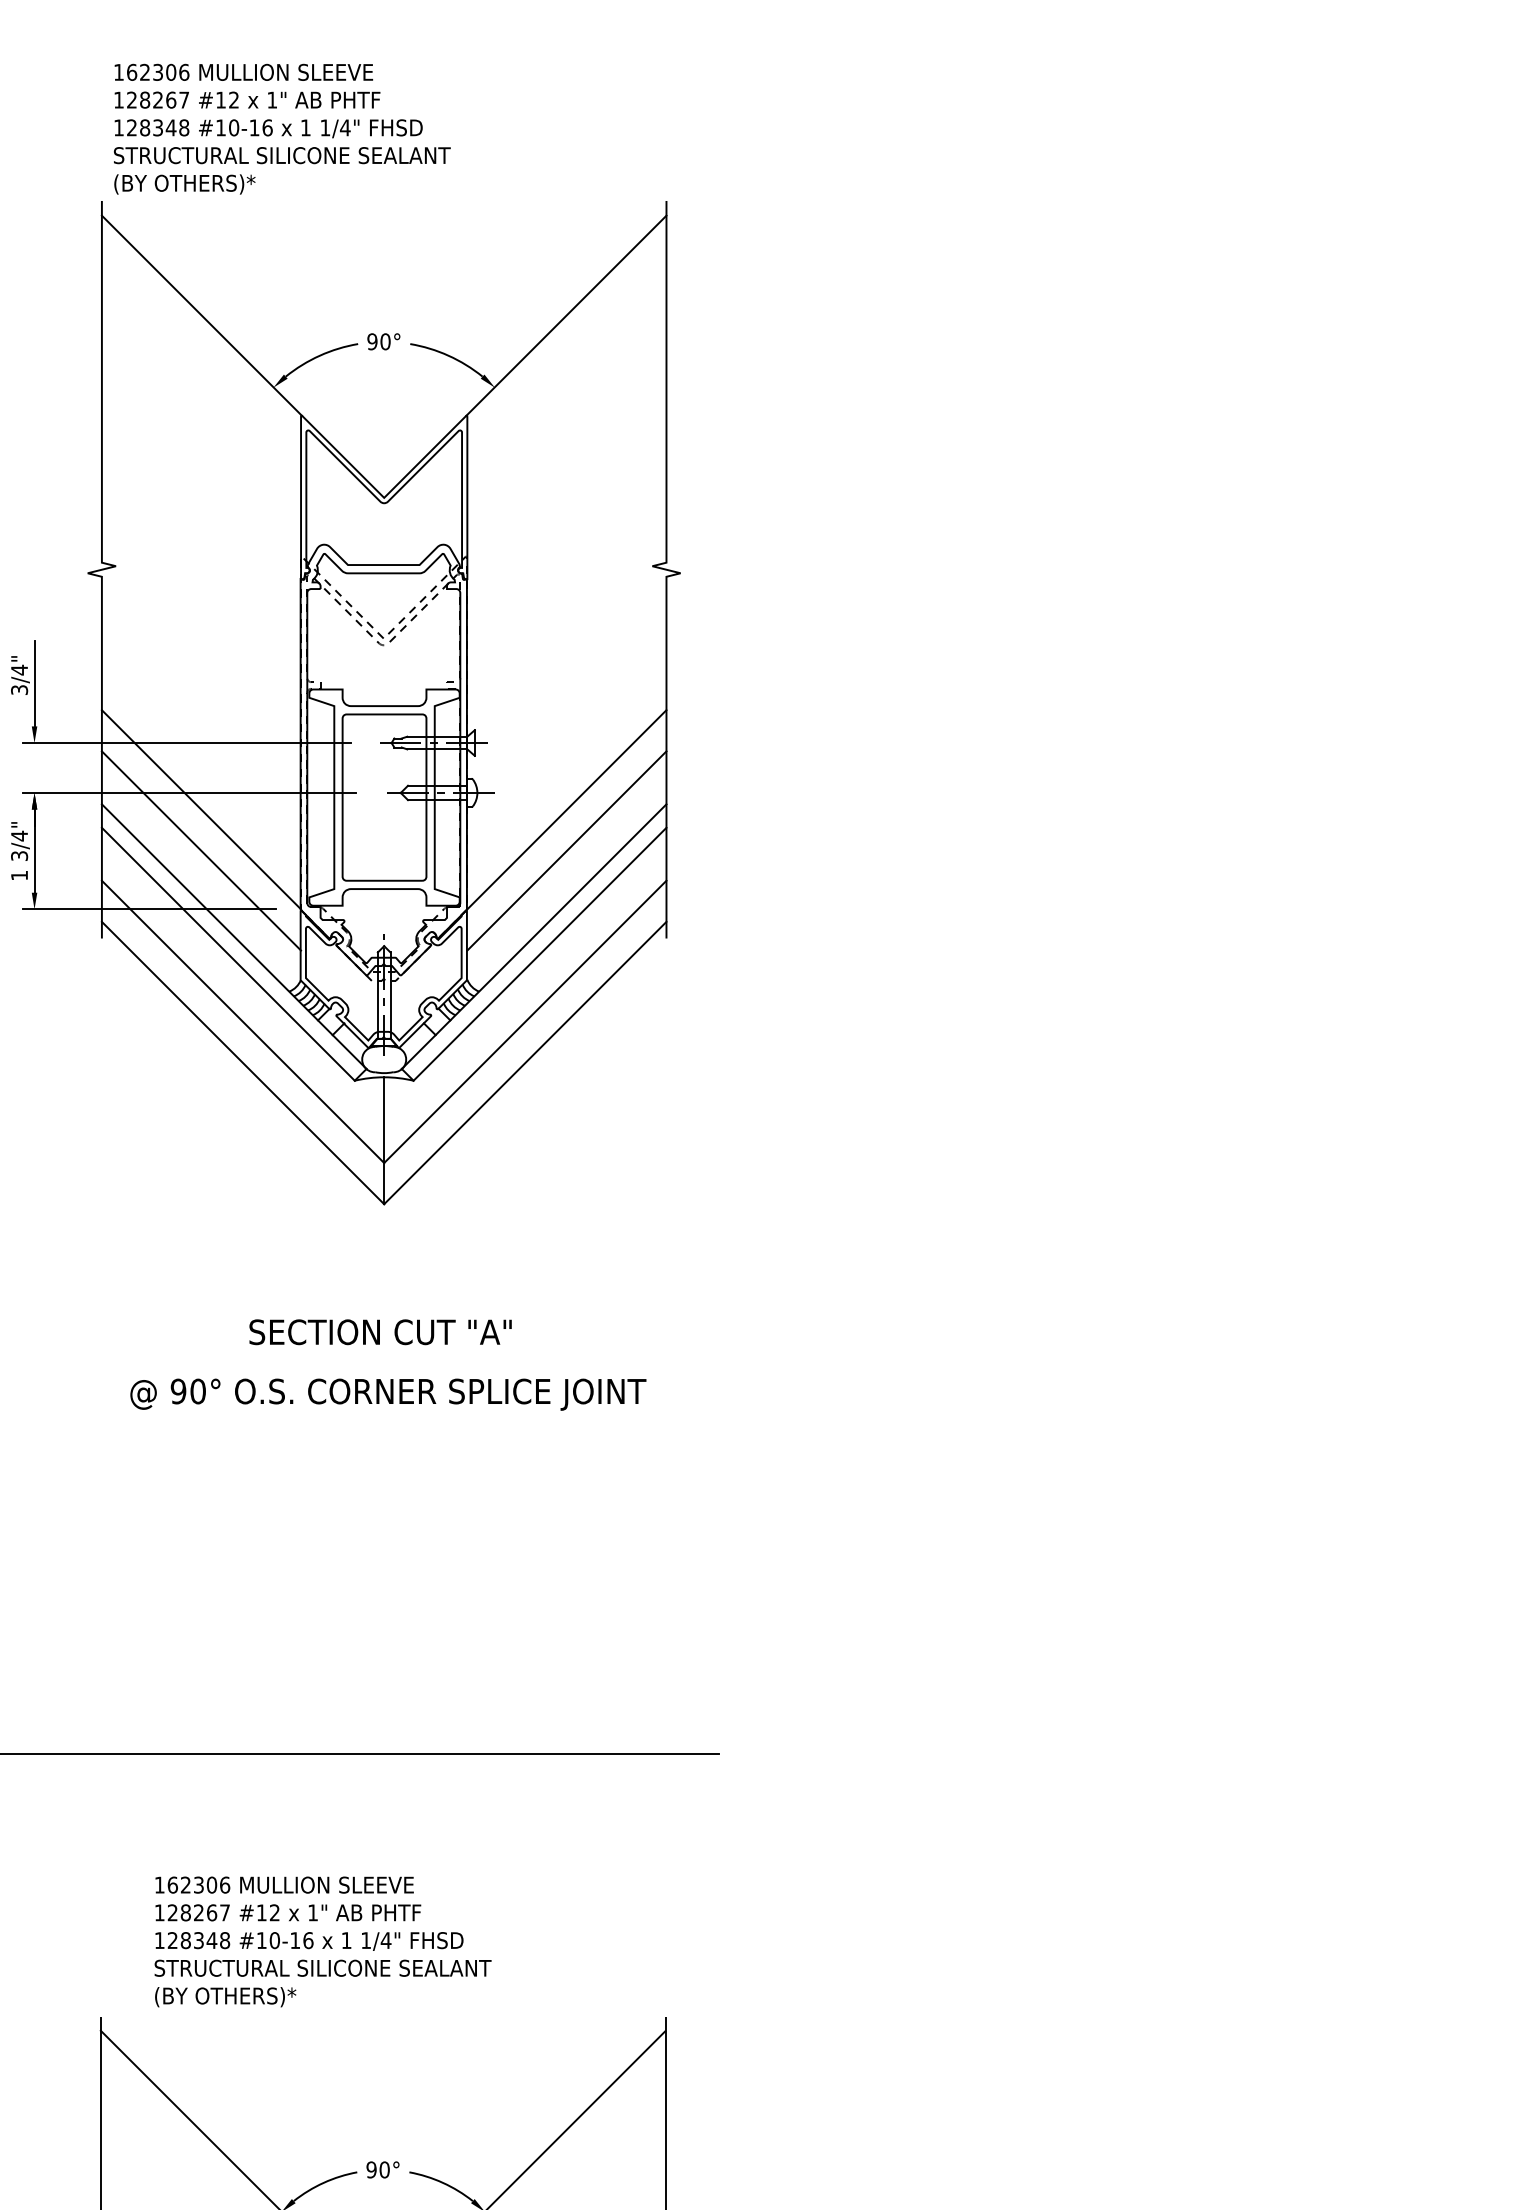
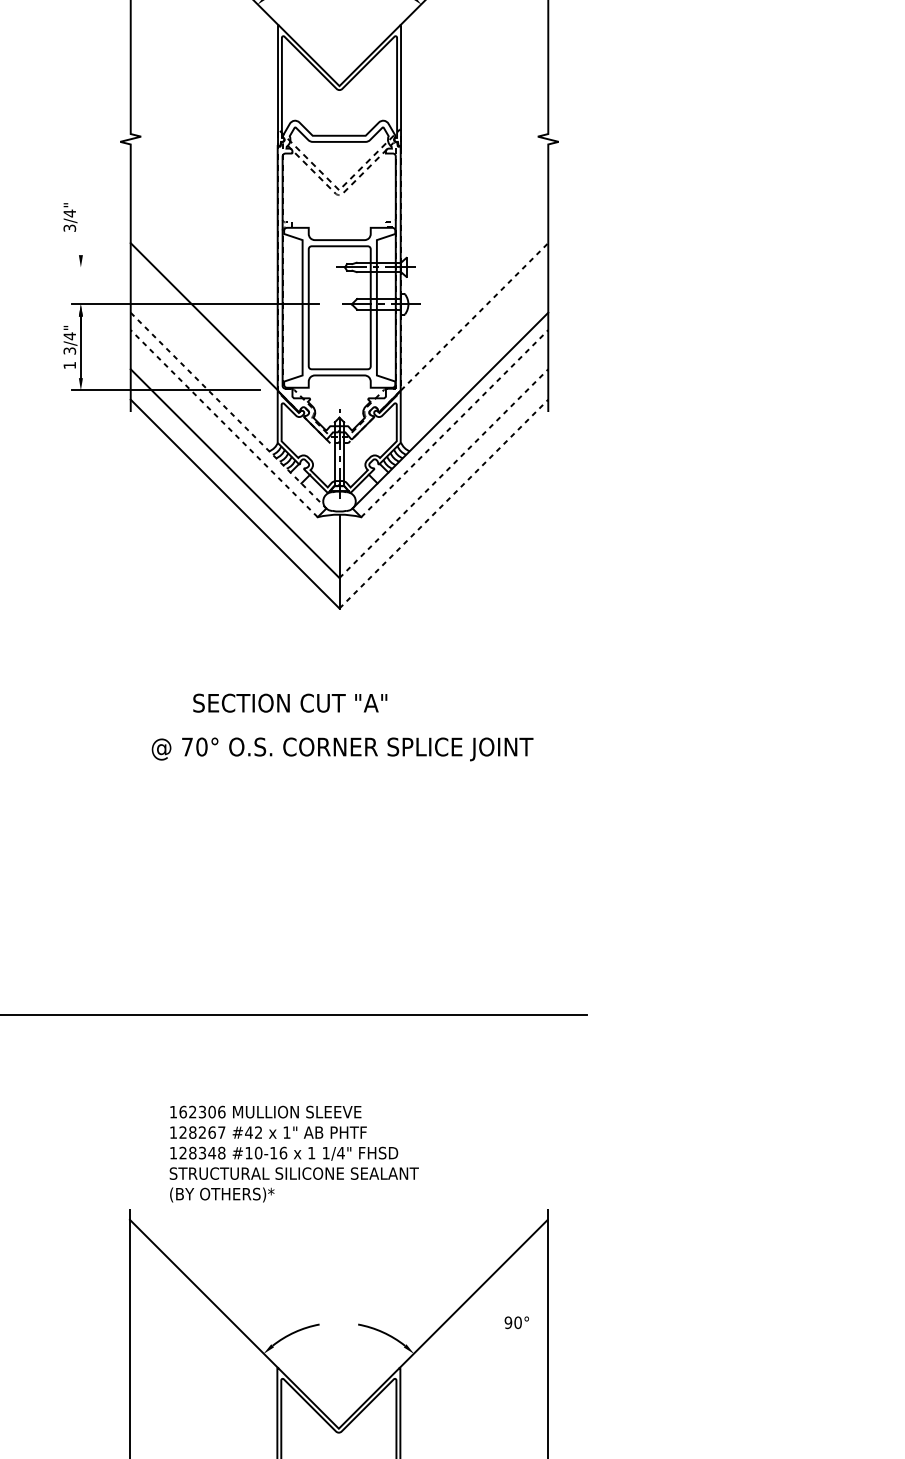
line: (34, 683) -> (80, 223), removed
line: (186, 743) -> (193, 267), removed
line: (566, 809) -> (474, 316), solid -> dashed
line: (201, 850) -> (204, 346), removed
line: (566, 850) -> (474, 346), removed
line: (234, 937) -> (228, 411), solid -> dashed
line: (228, 954) -> (224, 423), solid -> dashed
line: (540, 954) -> (455, 423), solid -> dashed
line: (525, 1021) -> (444, 473), solid -> dashed
line: (525, 1063) -> (444, 504), solid -> dashed
text: (380, 1332) -> (290, 703), moved
text: (178, 1391) -> (187, 747), 90° -> 70°
text: (261, 1912) -> (248, 1132), #12 -> #42
text: (382, 2169) -> (516, 1322), moved

